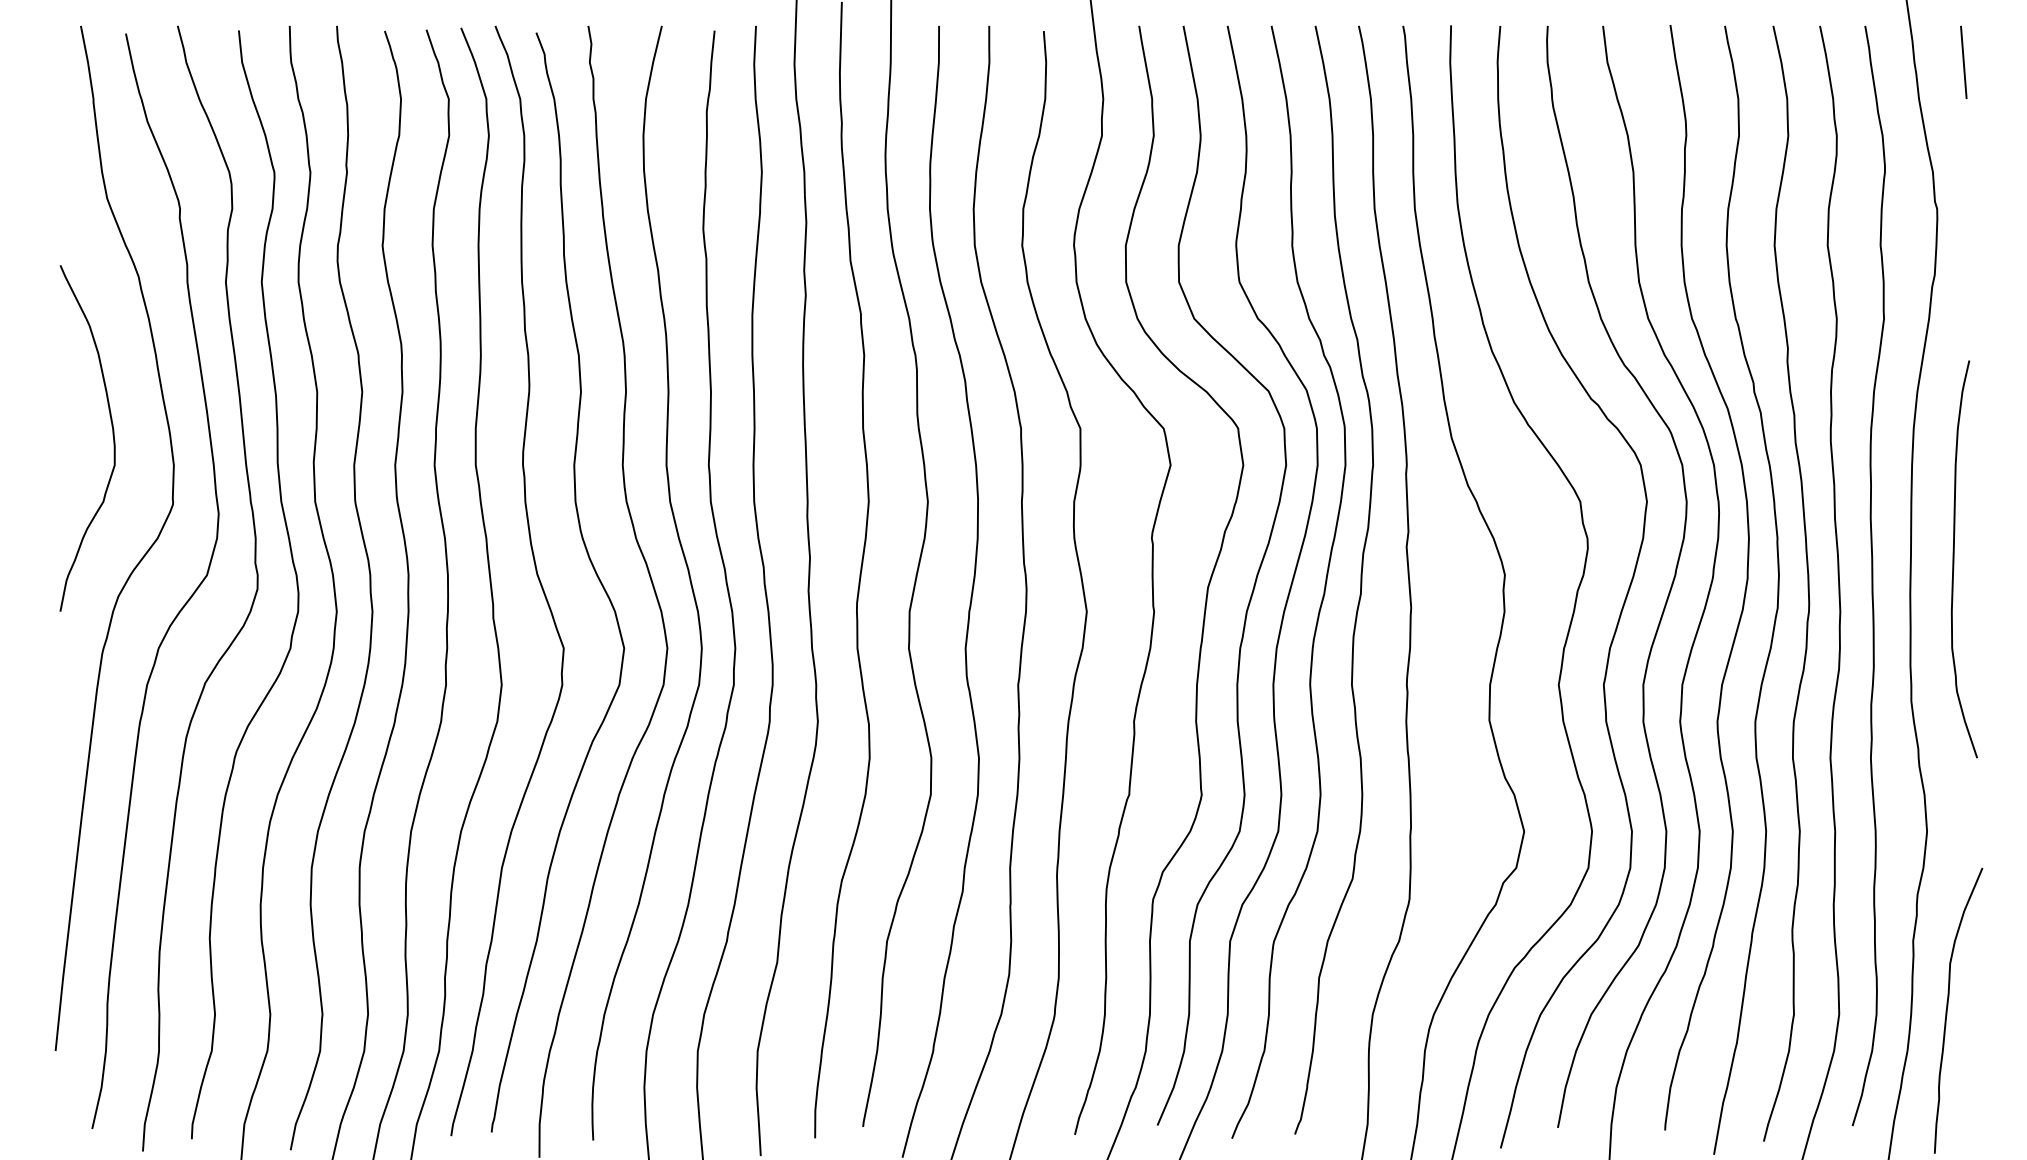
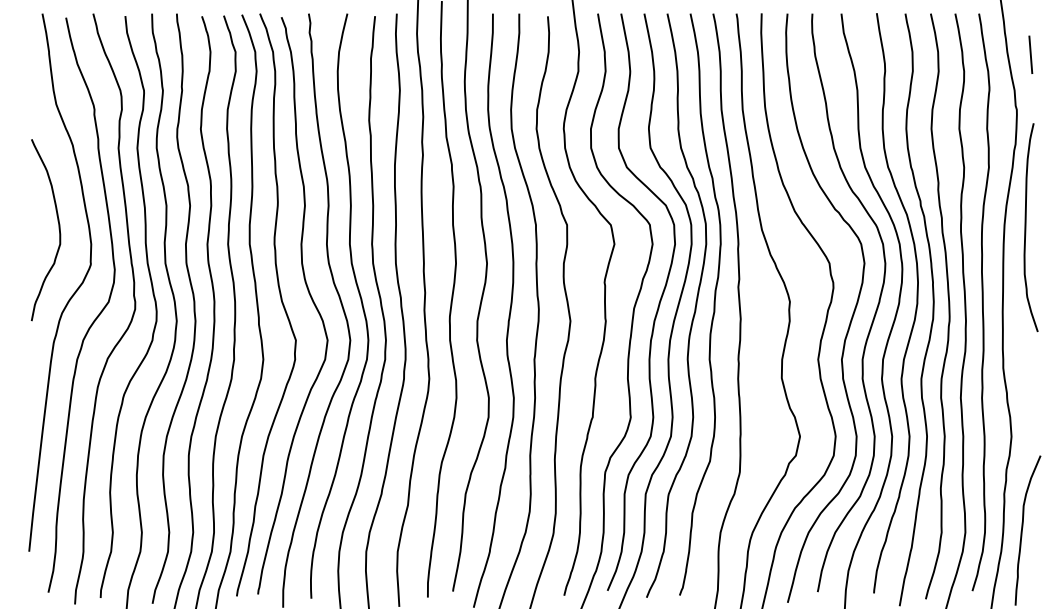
line: (1963, 61) -> (1030, 54), moved
curve: (1955, 559) -> (1026, 227), moved

